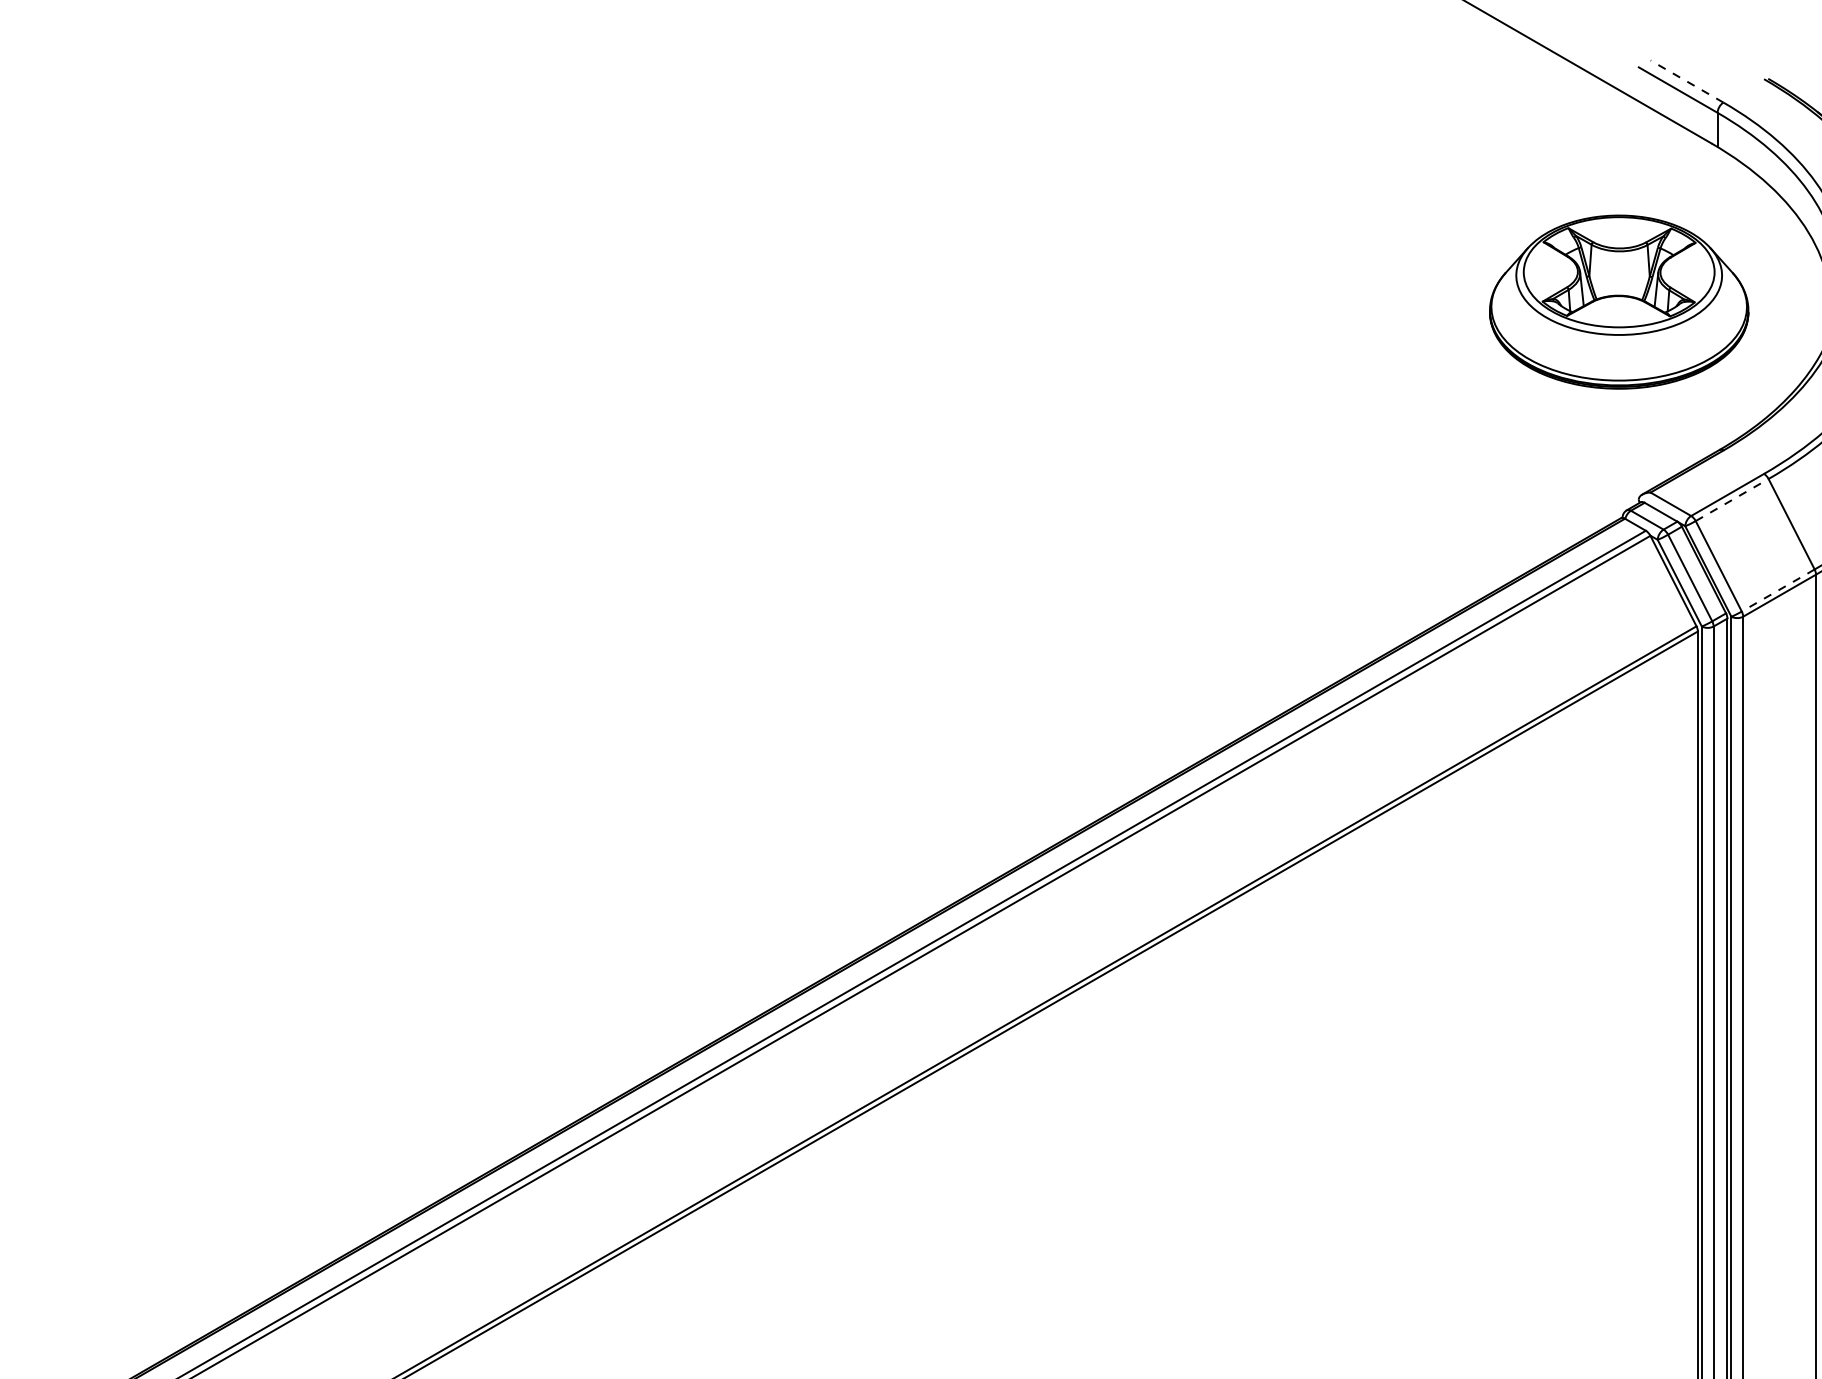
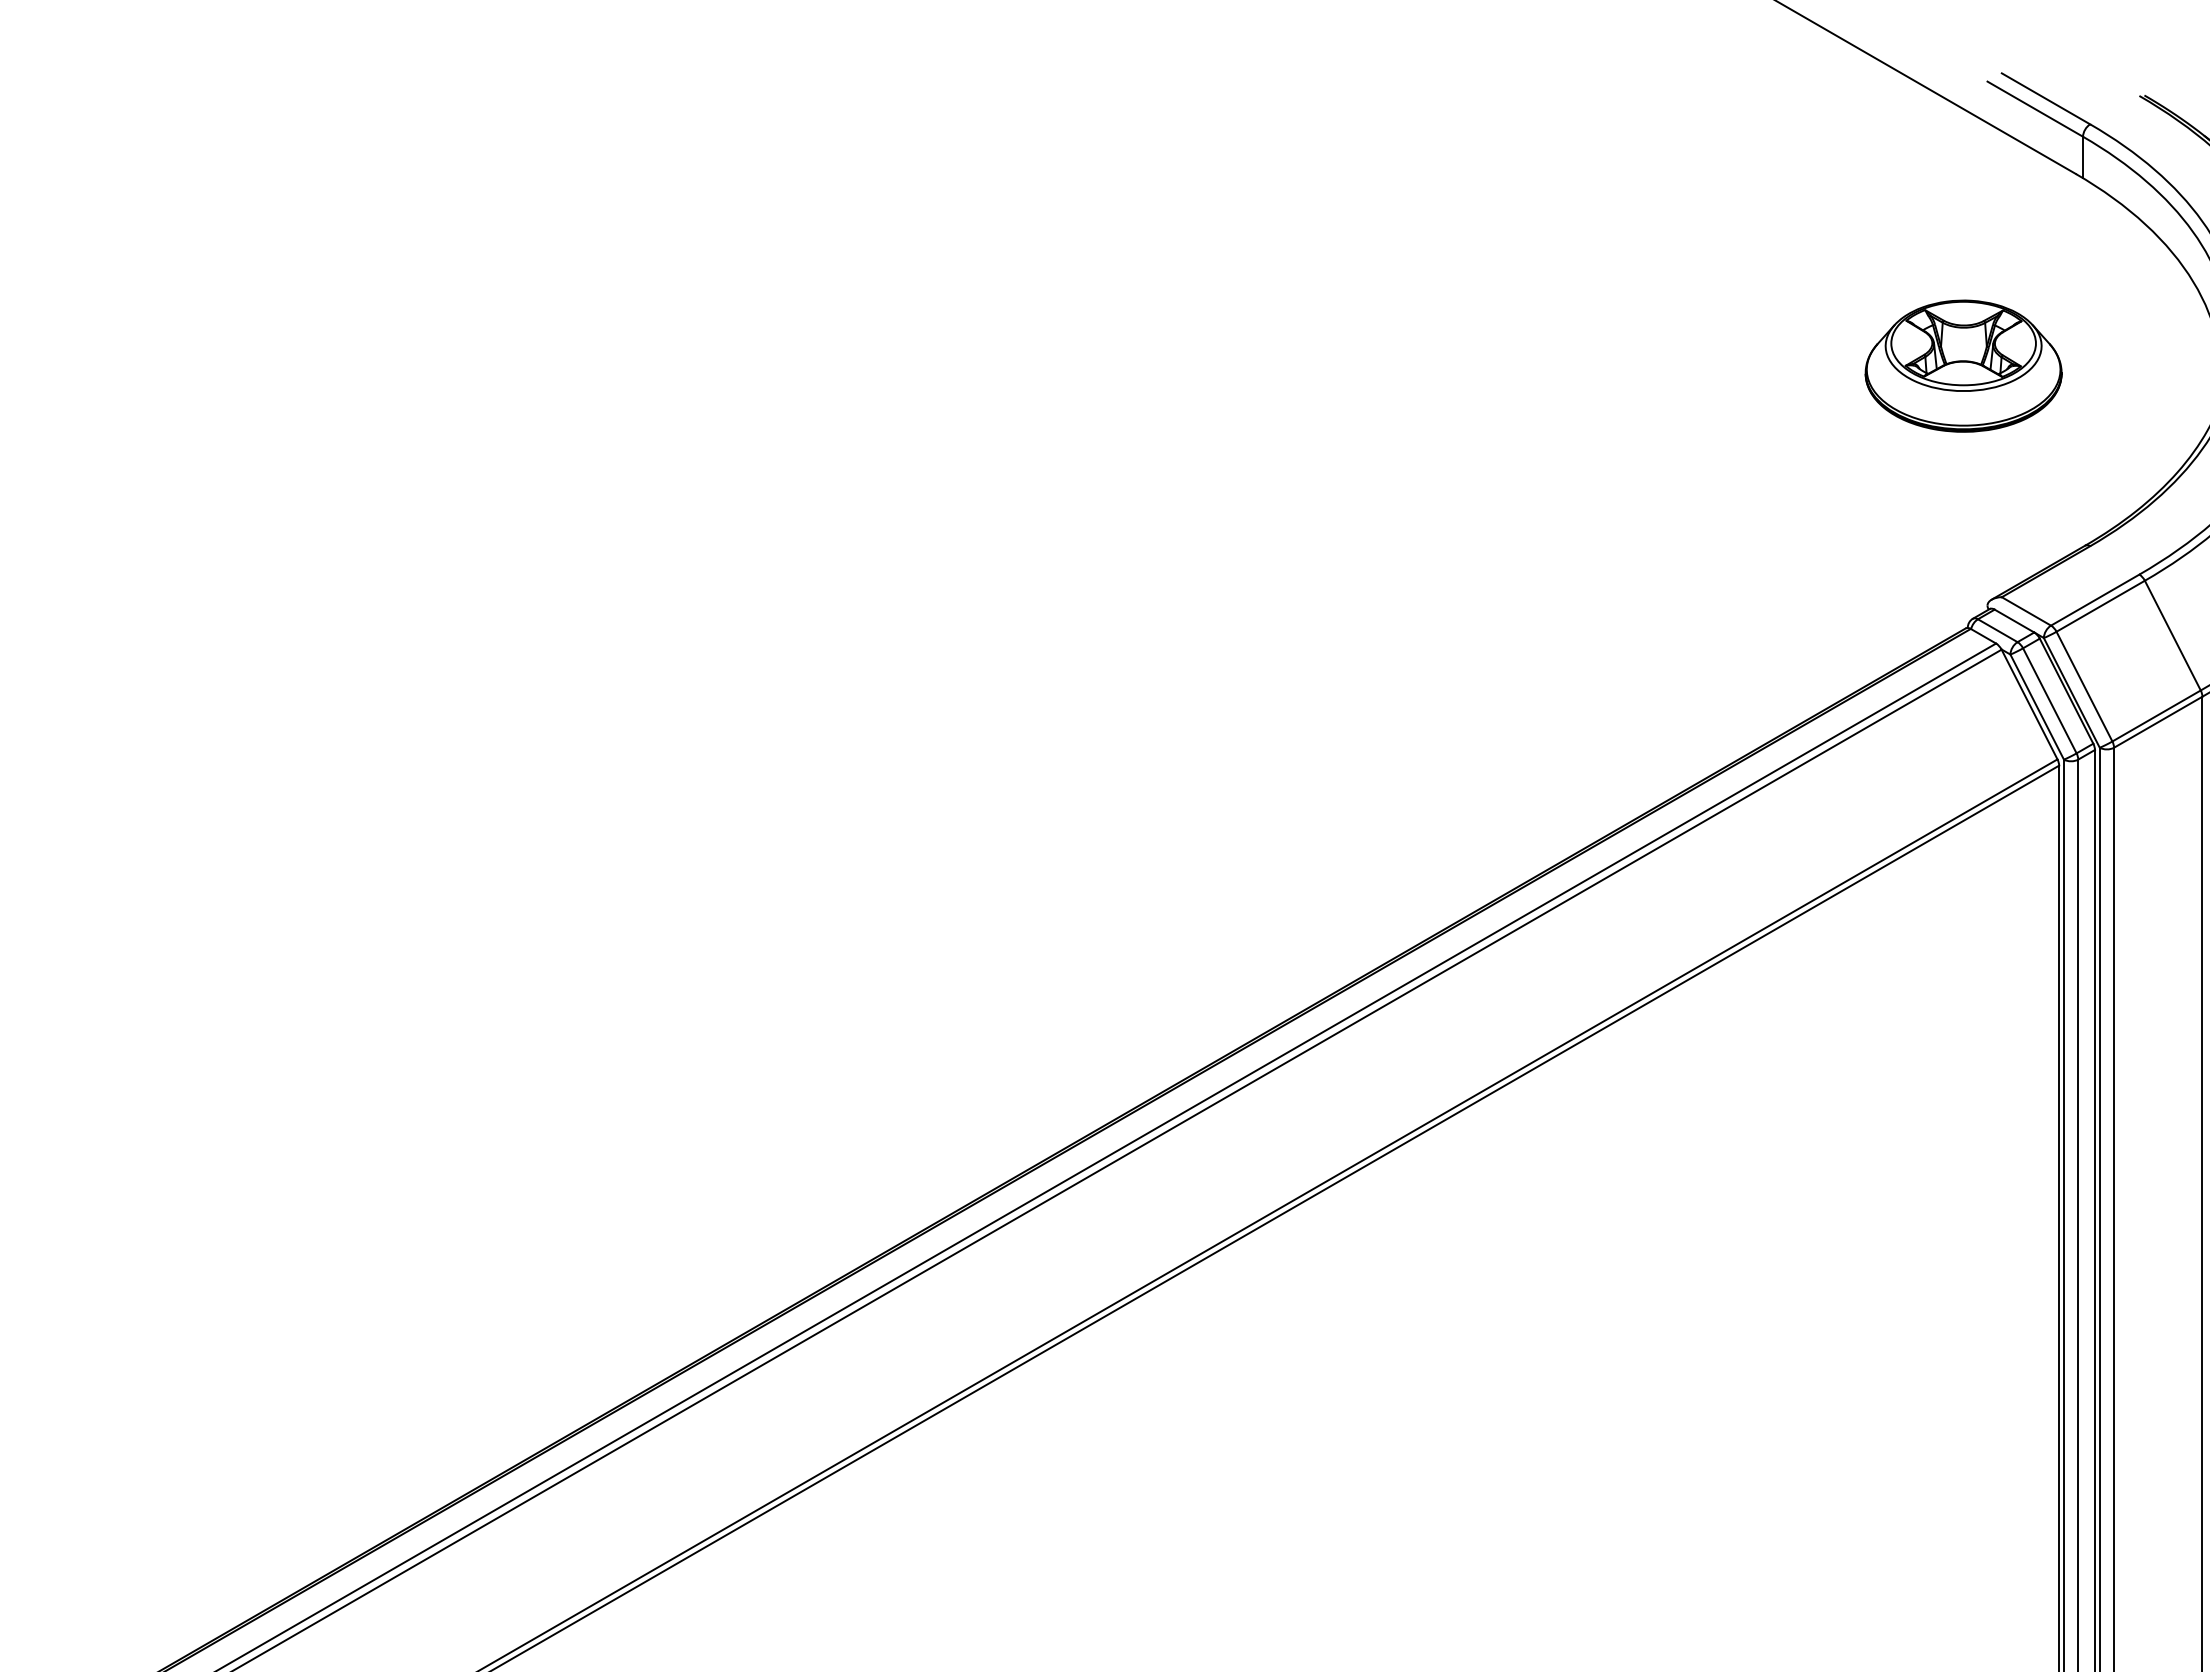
line: (1686, 81) -> (2045, 98), dashed -> solid
part: (1619, 301) -> (1963, 365), size x0.62
line: (1732, 500) -> (2101, 606), dashed -> solid
line: (1778, 590) -> (2156, 716), dashed -> solid

